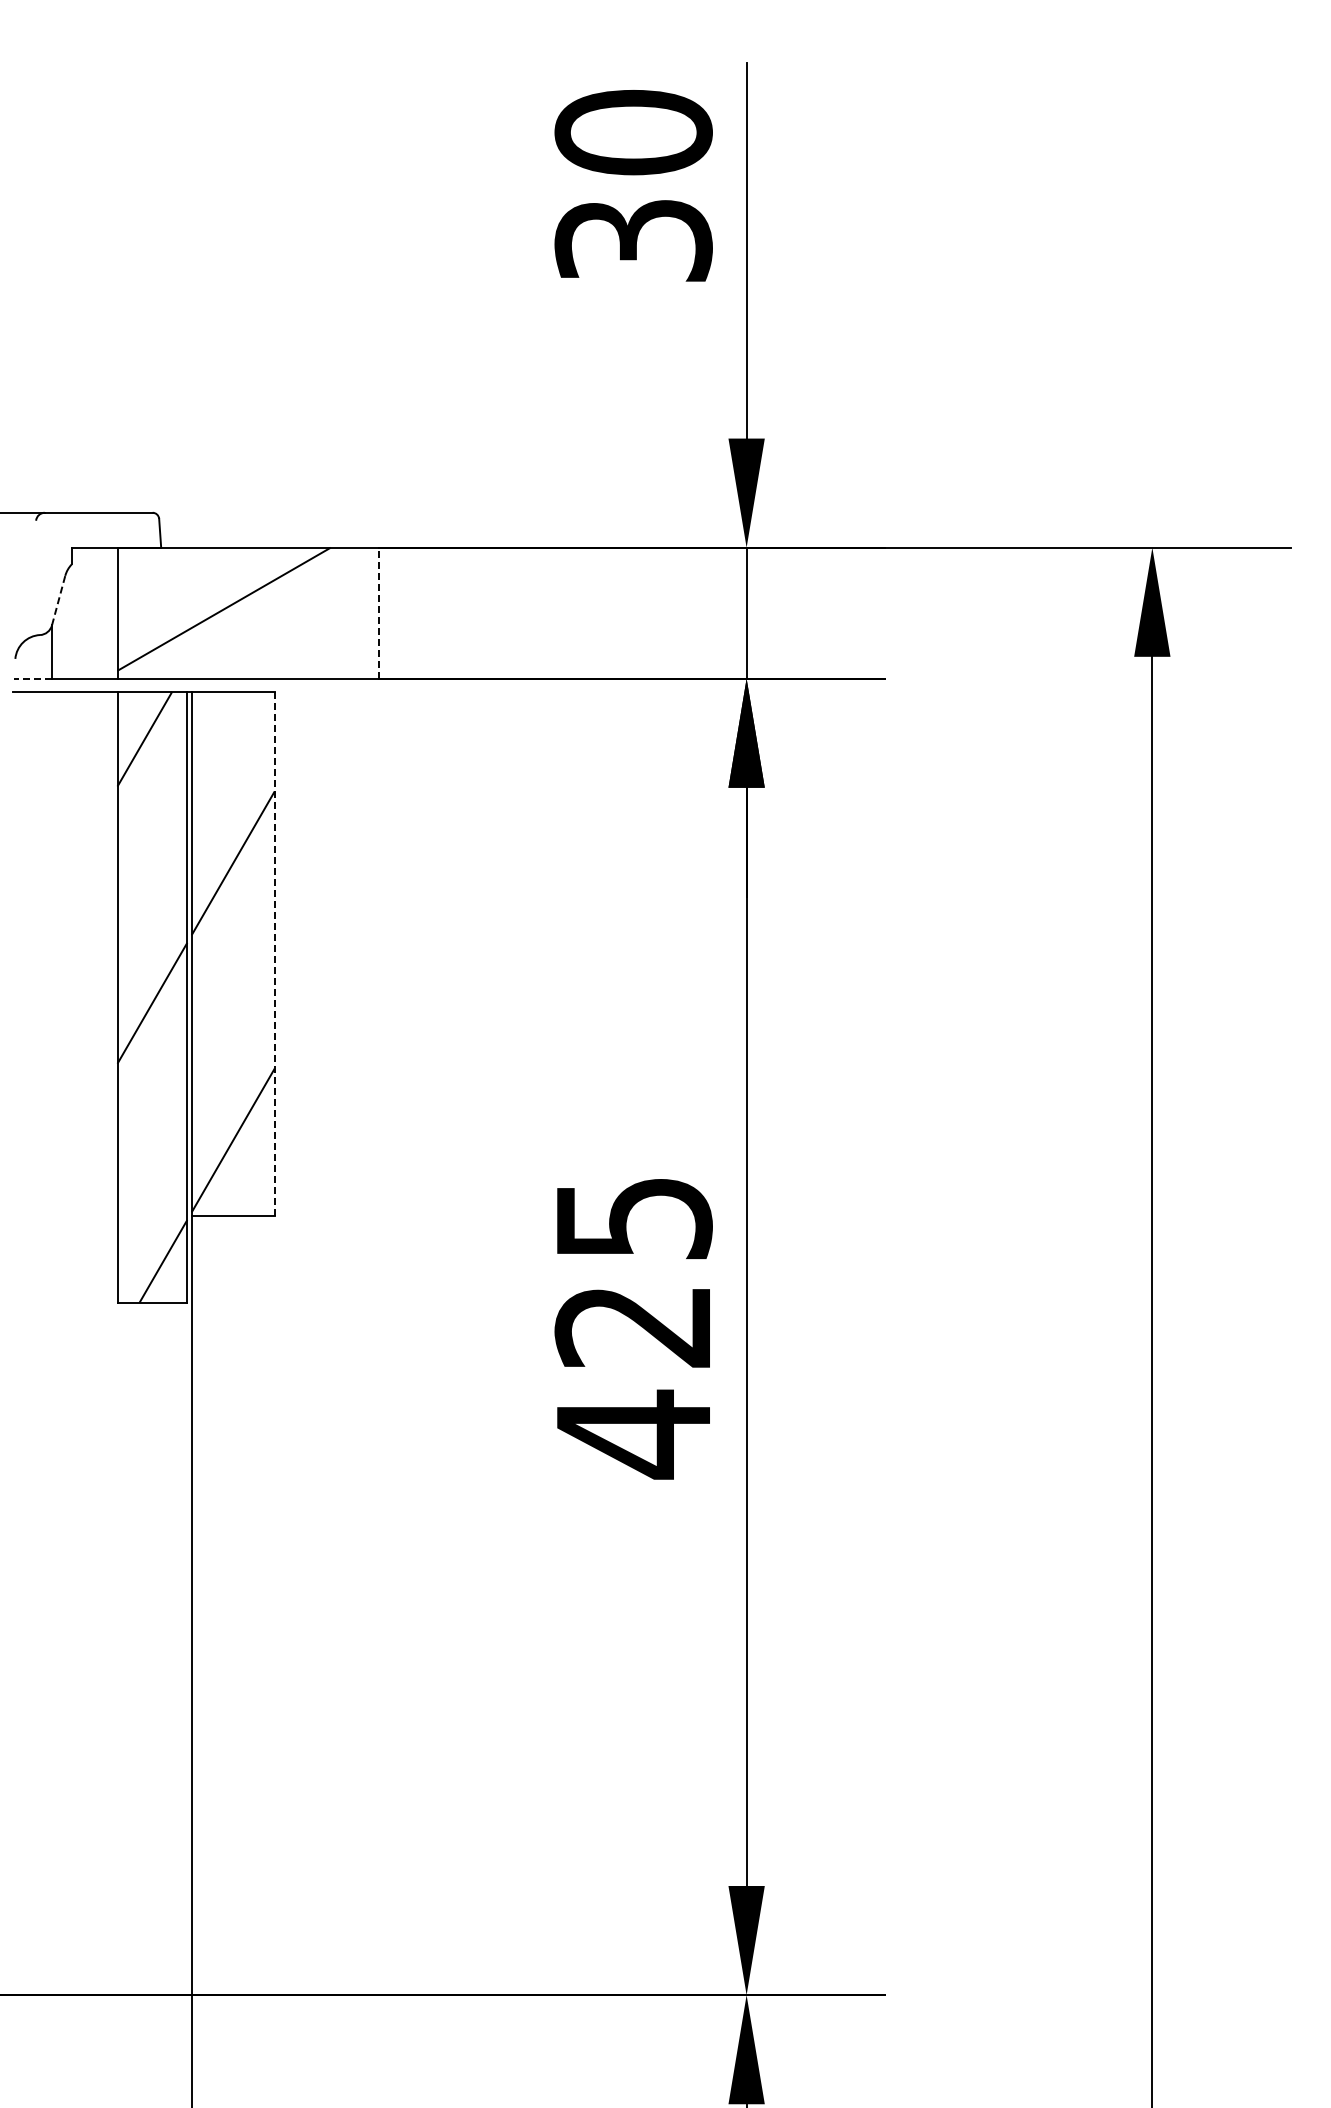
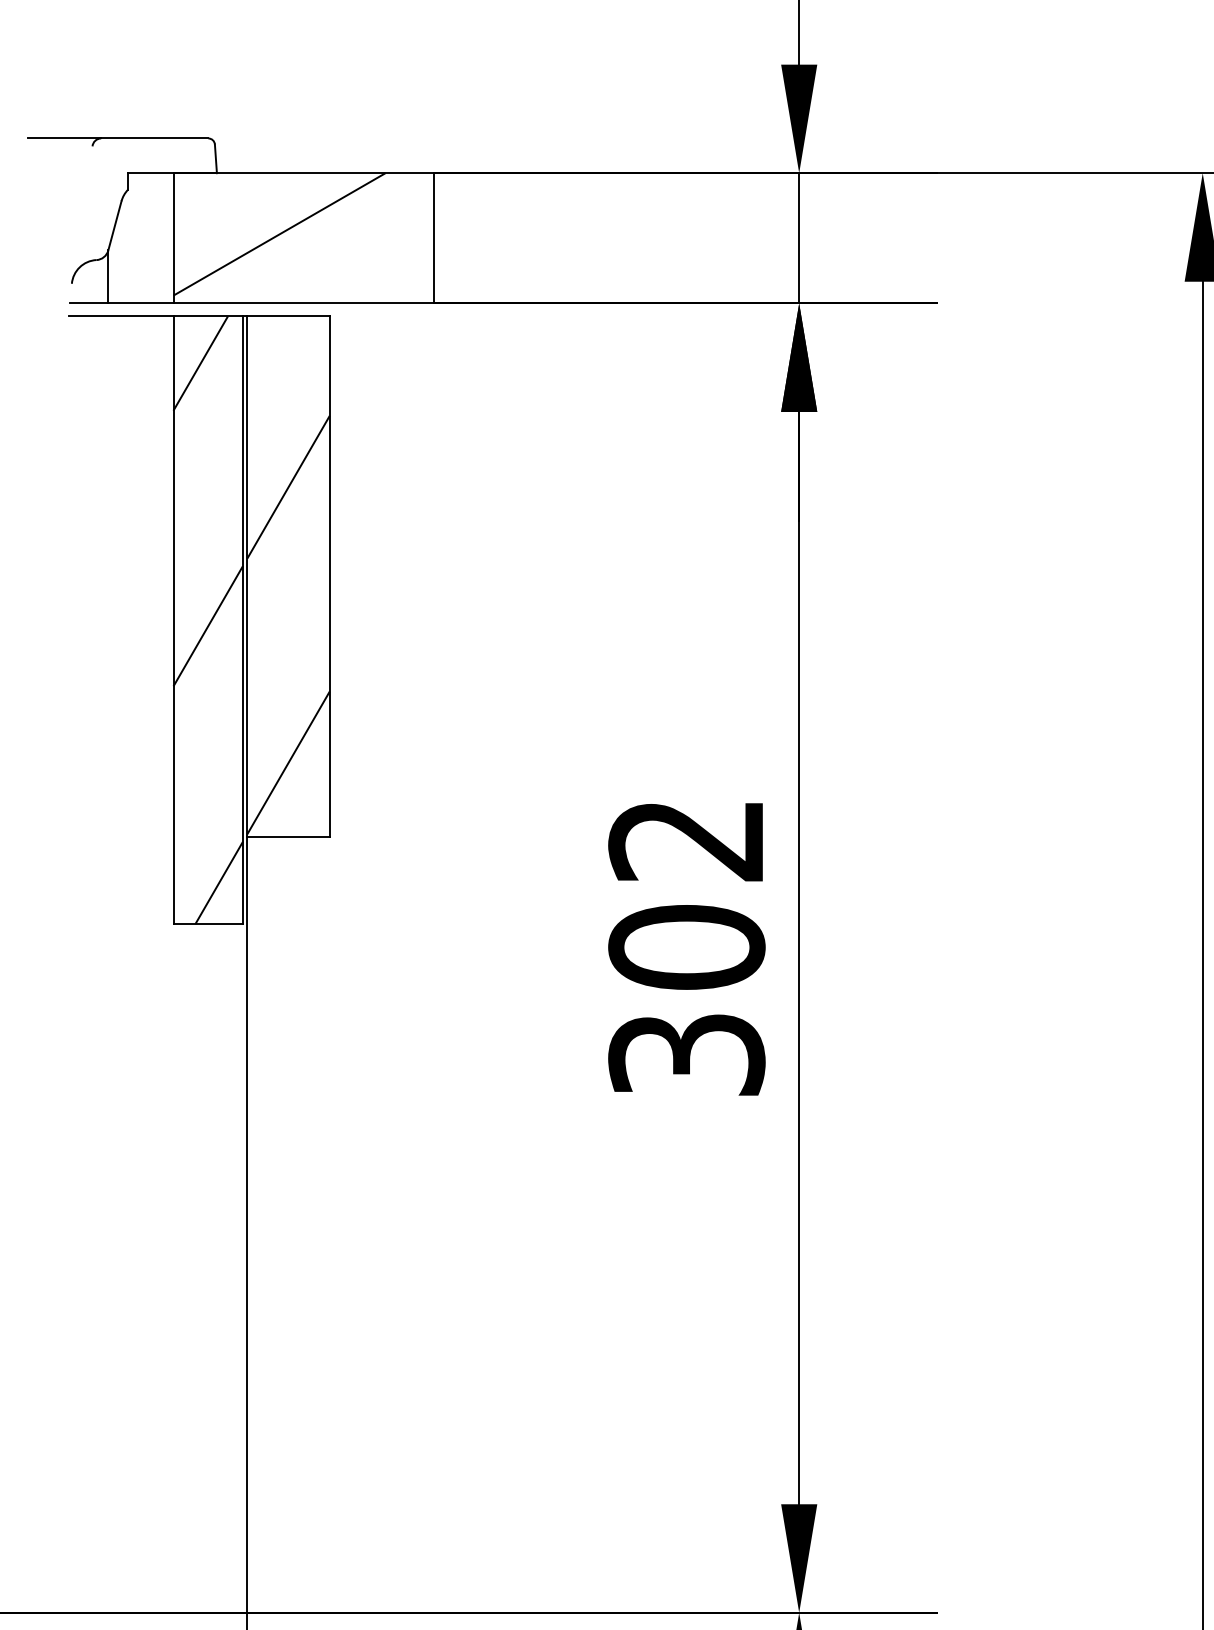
line: (58, 600) -> (114, 225), dashed -> solid
line: (379, 612) -> (434, 237), dashed -> solid
line: (32, 678) -> (88, 303), dashed -> solid
line: (274, 953) -> (329, 576), dashed -> solid
text: (633, 1329) -> (686, 950), 425 -> 302

